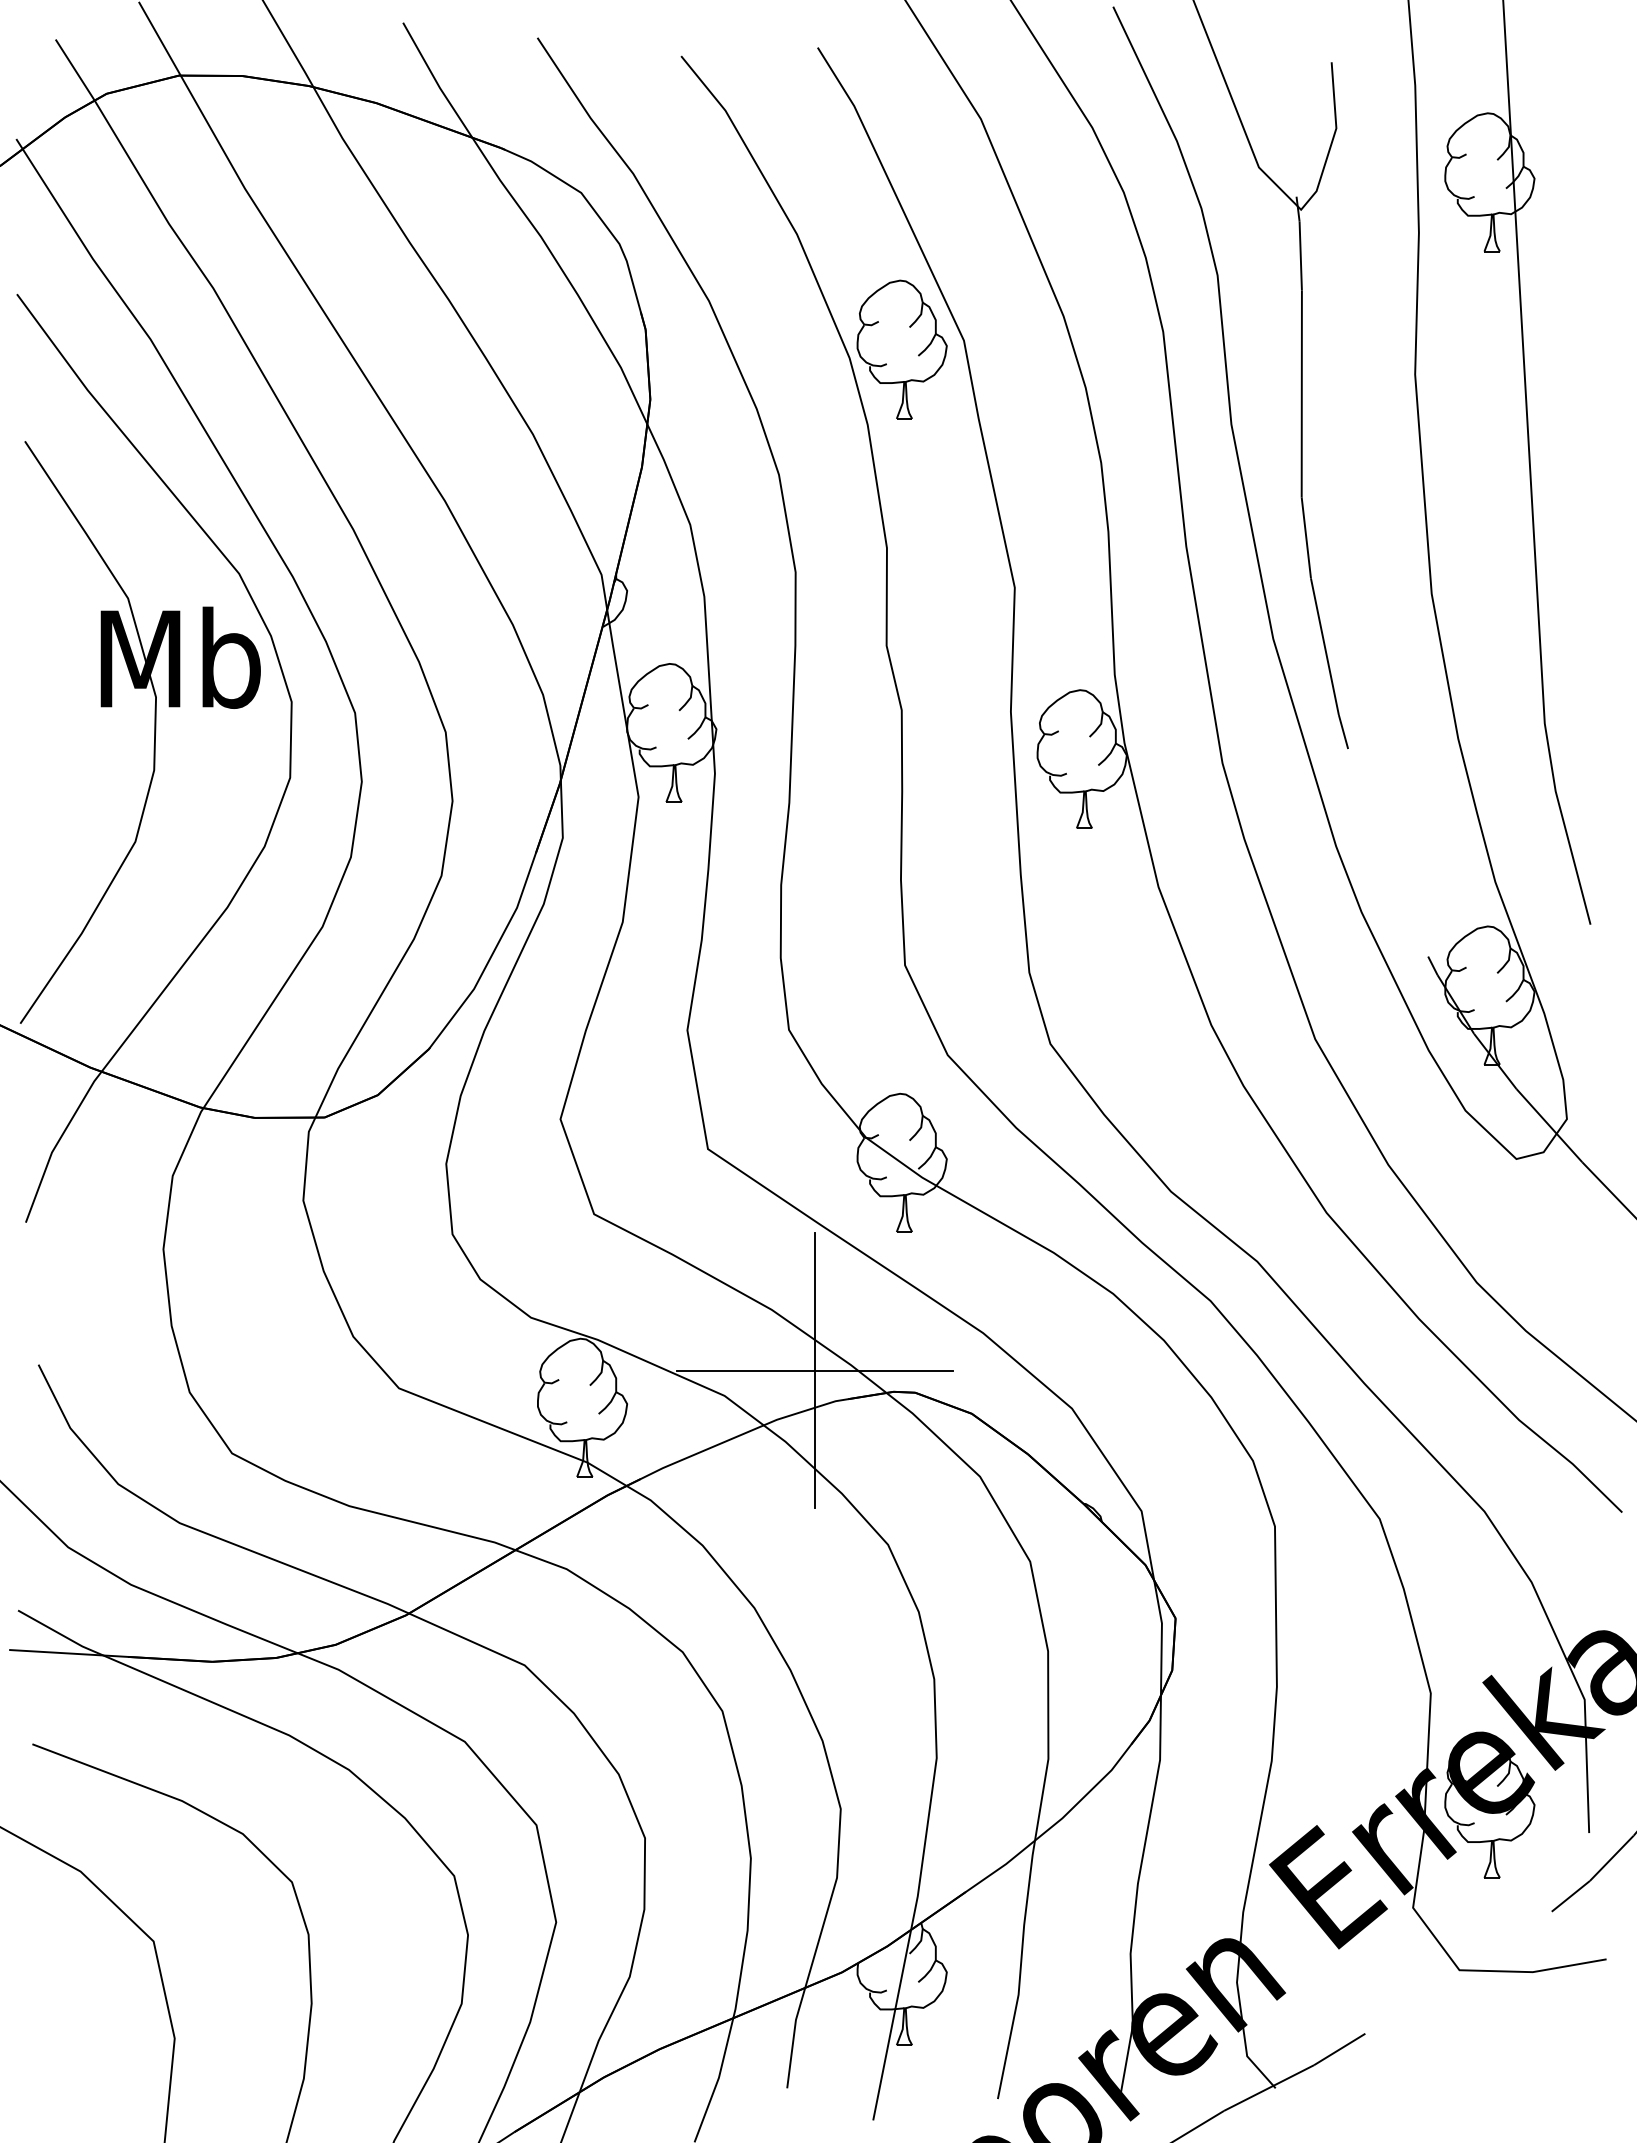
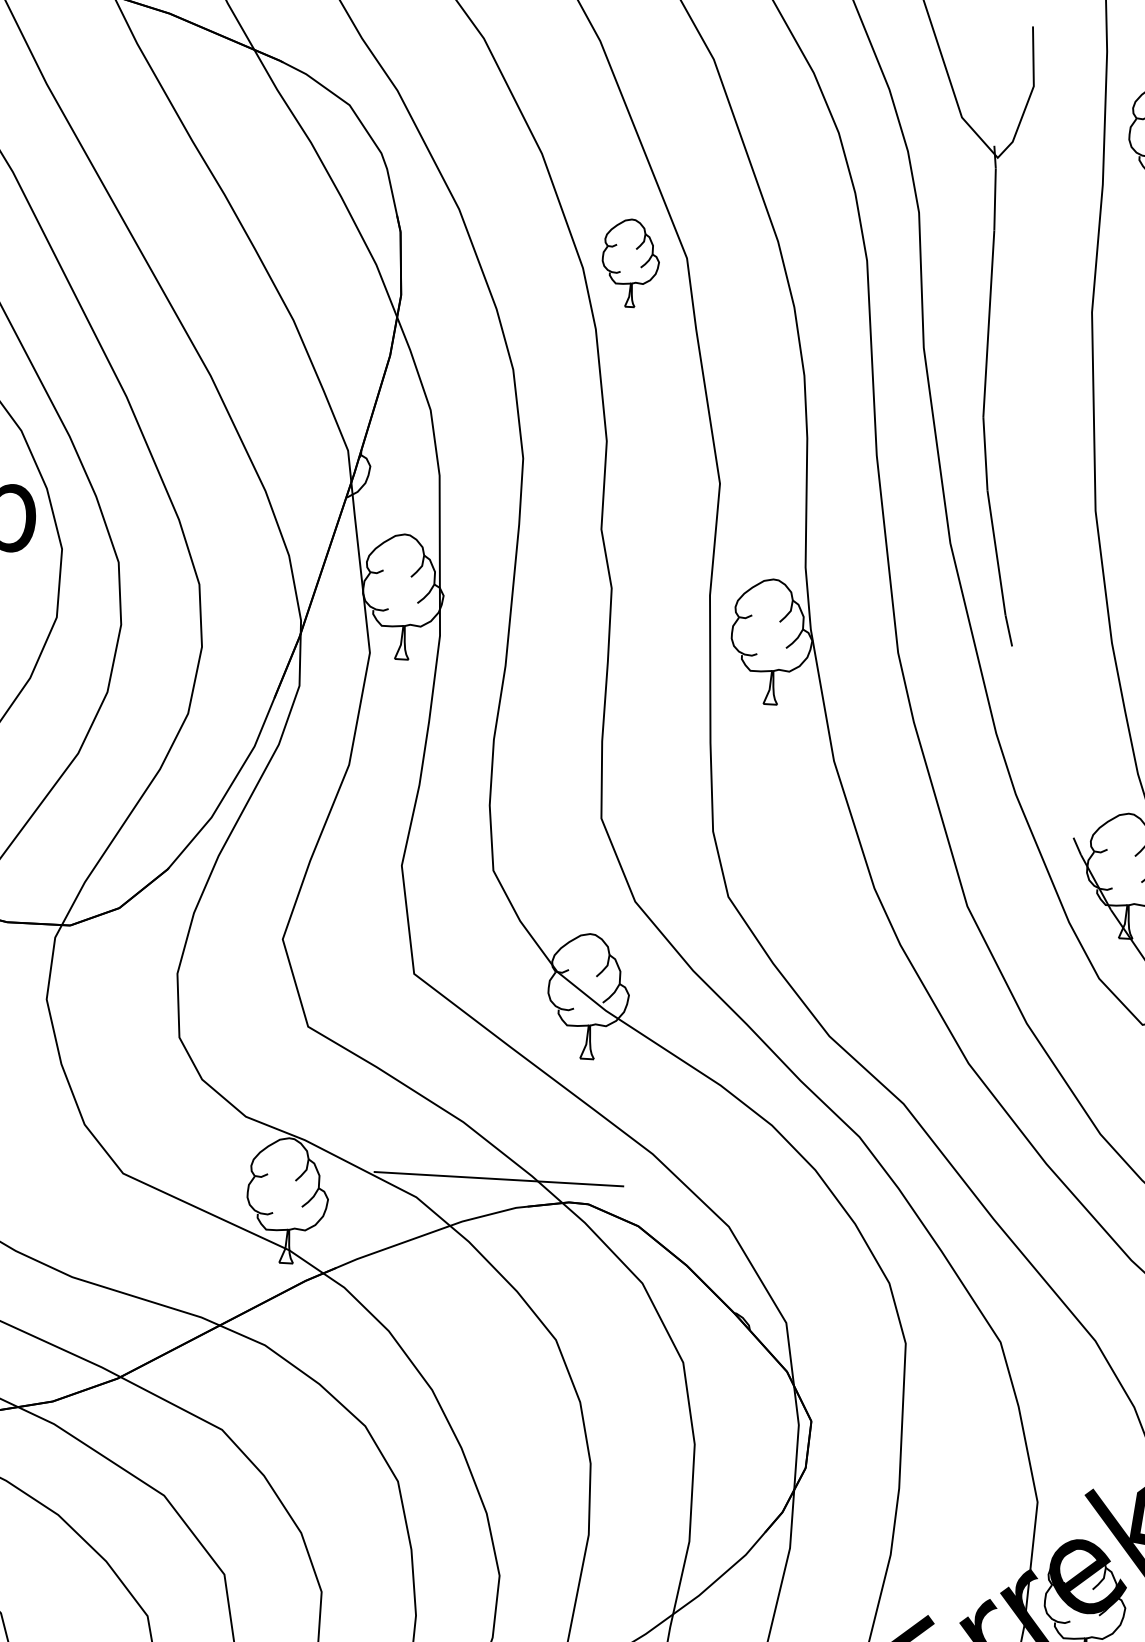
part: (901, 349) -> (630, 263), size x0.7
line: (814, 1370) -> (498, 1179), removed

